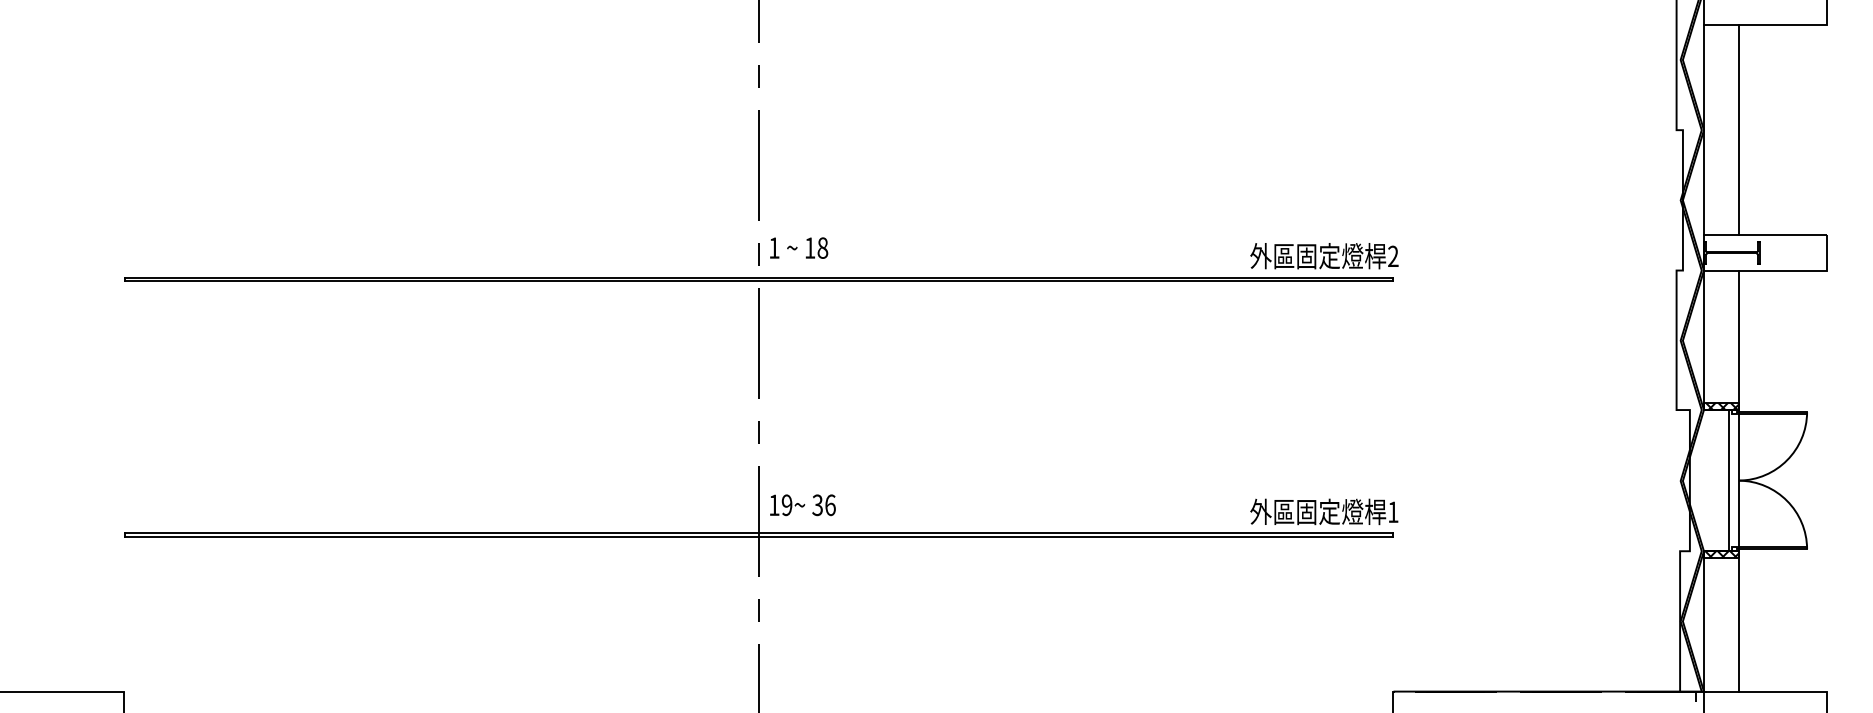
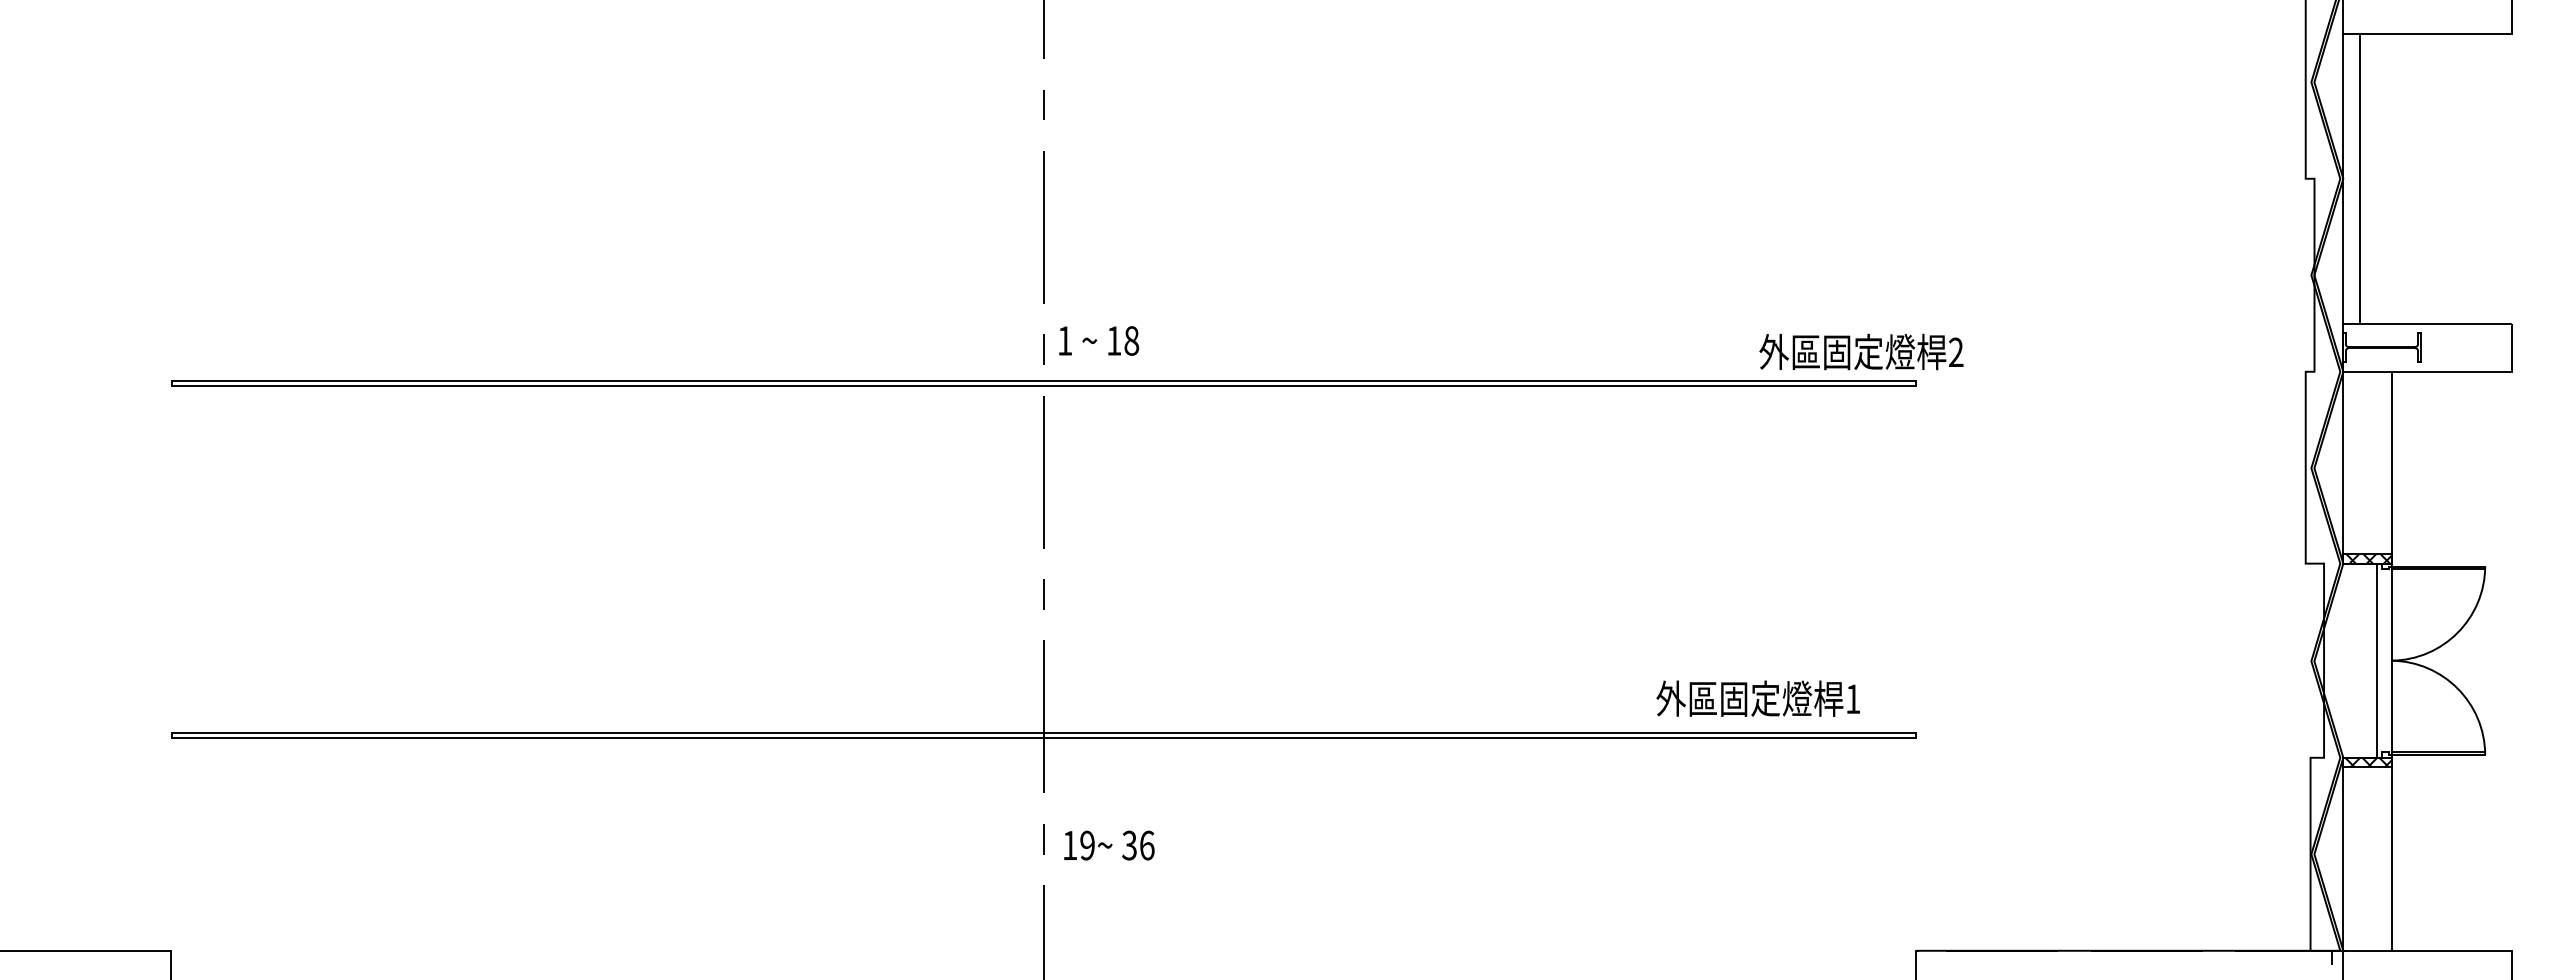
line: (1738, 129) -> (2359, 178), moved
text: (1324, 255) -> (1861, 351), moved
text: (803, 505) -> (1109, 845), moved
text: (1323, 511) -> (1757, 698), moved

